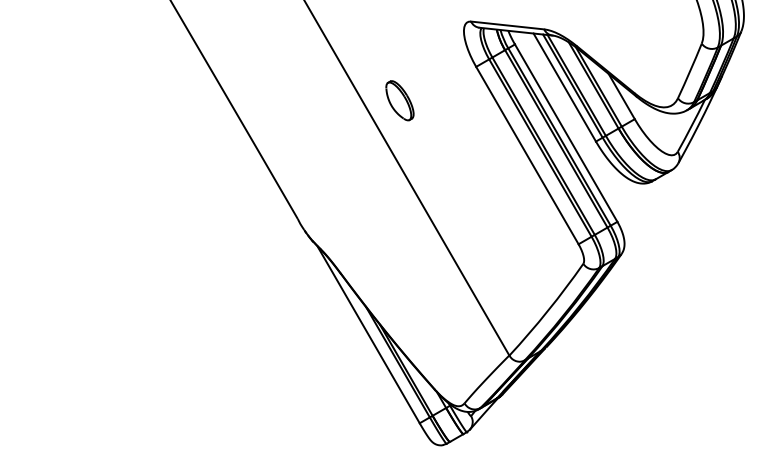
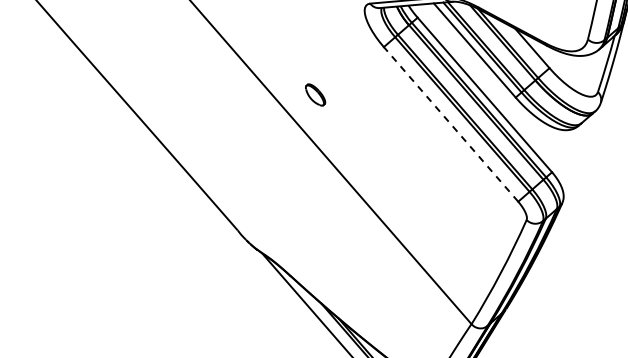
part: (399, 100) -> (315, 94), size x0.6
line: (527, 155) -> (451, 124), solid -> dashed

